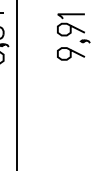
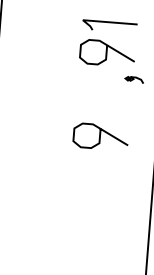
curve: (71, 53) -> (101, 136), moved

